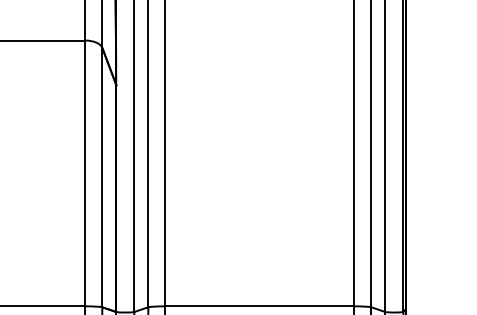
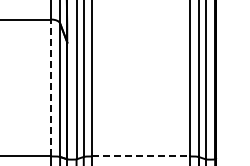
line: (85, 172) -> (51, 87), solid -> dashed
line: (260, 306) -> (141, 156), solid -> dashed

